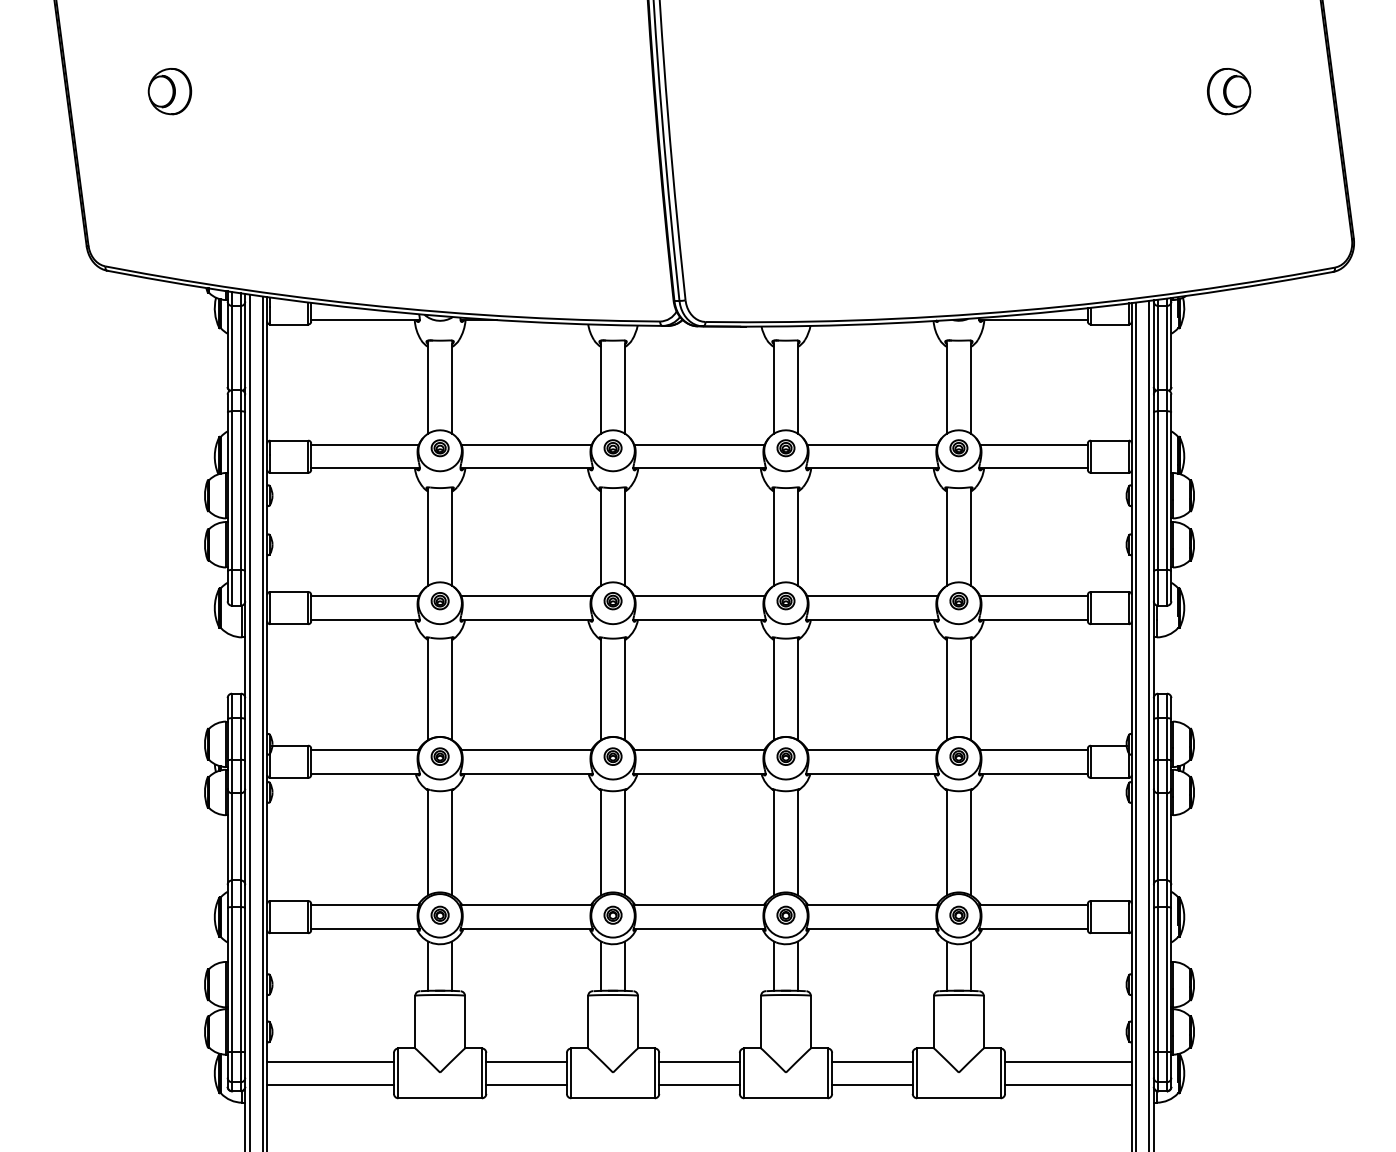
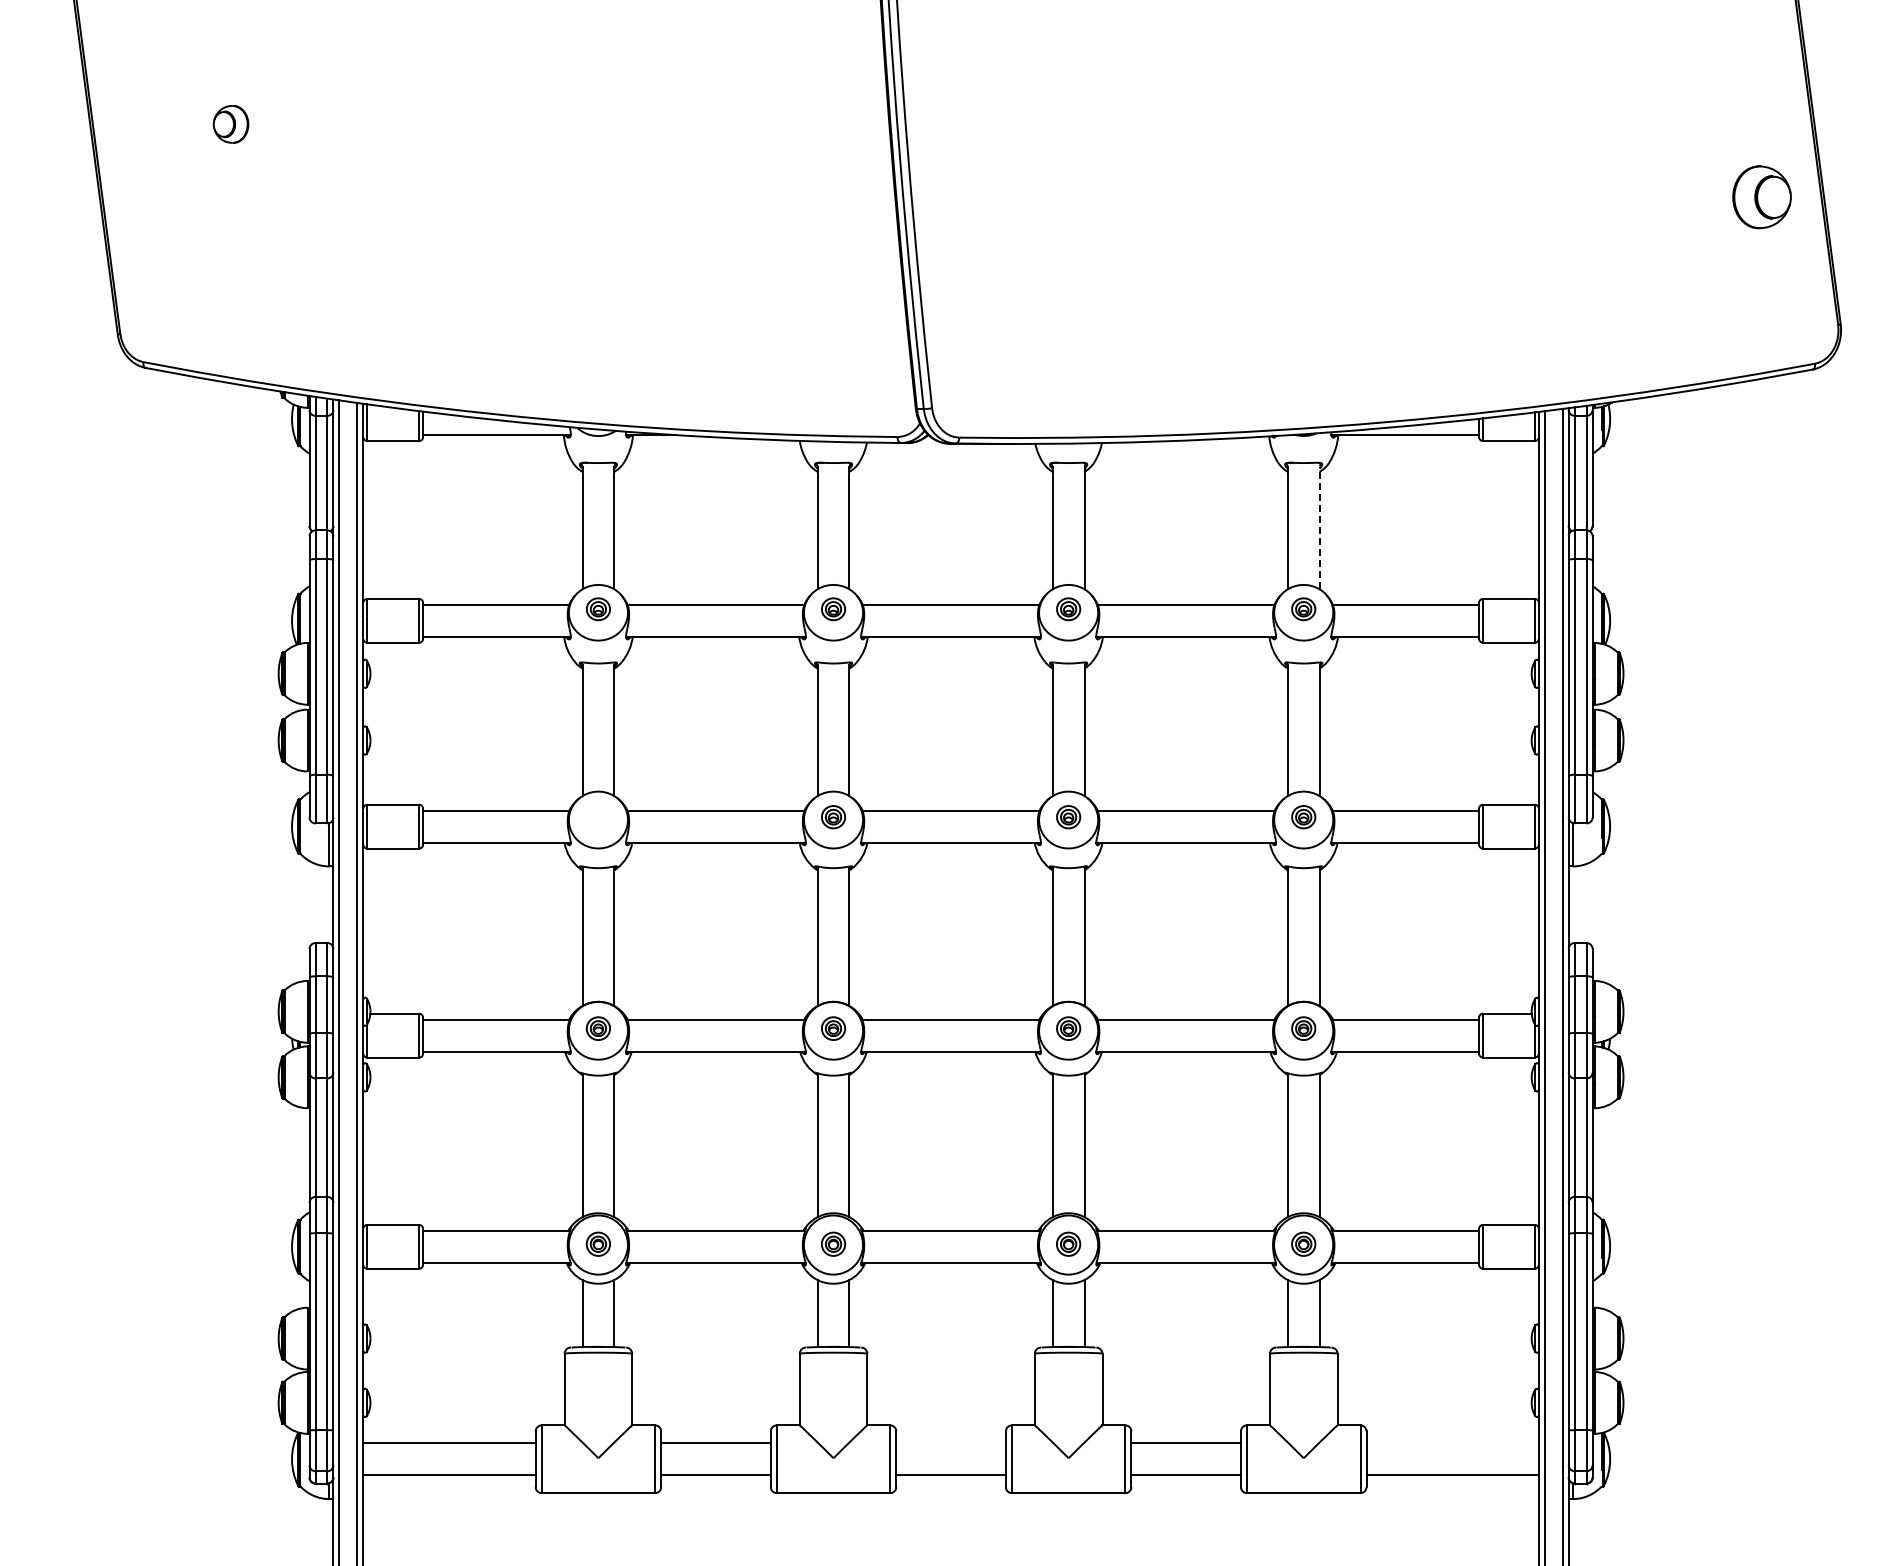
part: (169, 91) -> (230, 124), size x0.6
part: (1228, 91) -> (1761, 197), moved
line: (970, 388) -> (1319, 527), solid -> dashed
part: (439, 601) -> (597, 817), removed
line: (699, 1061) -> (950, 1443), removed
line: (1068, 1061) -> (1452, 1443), removed

